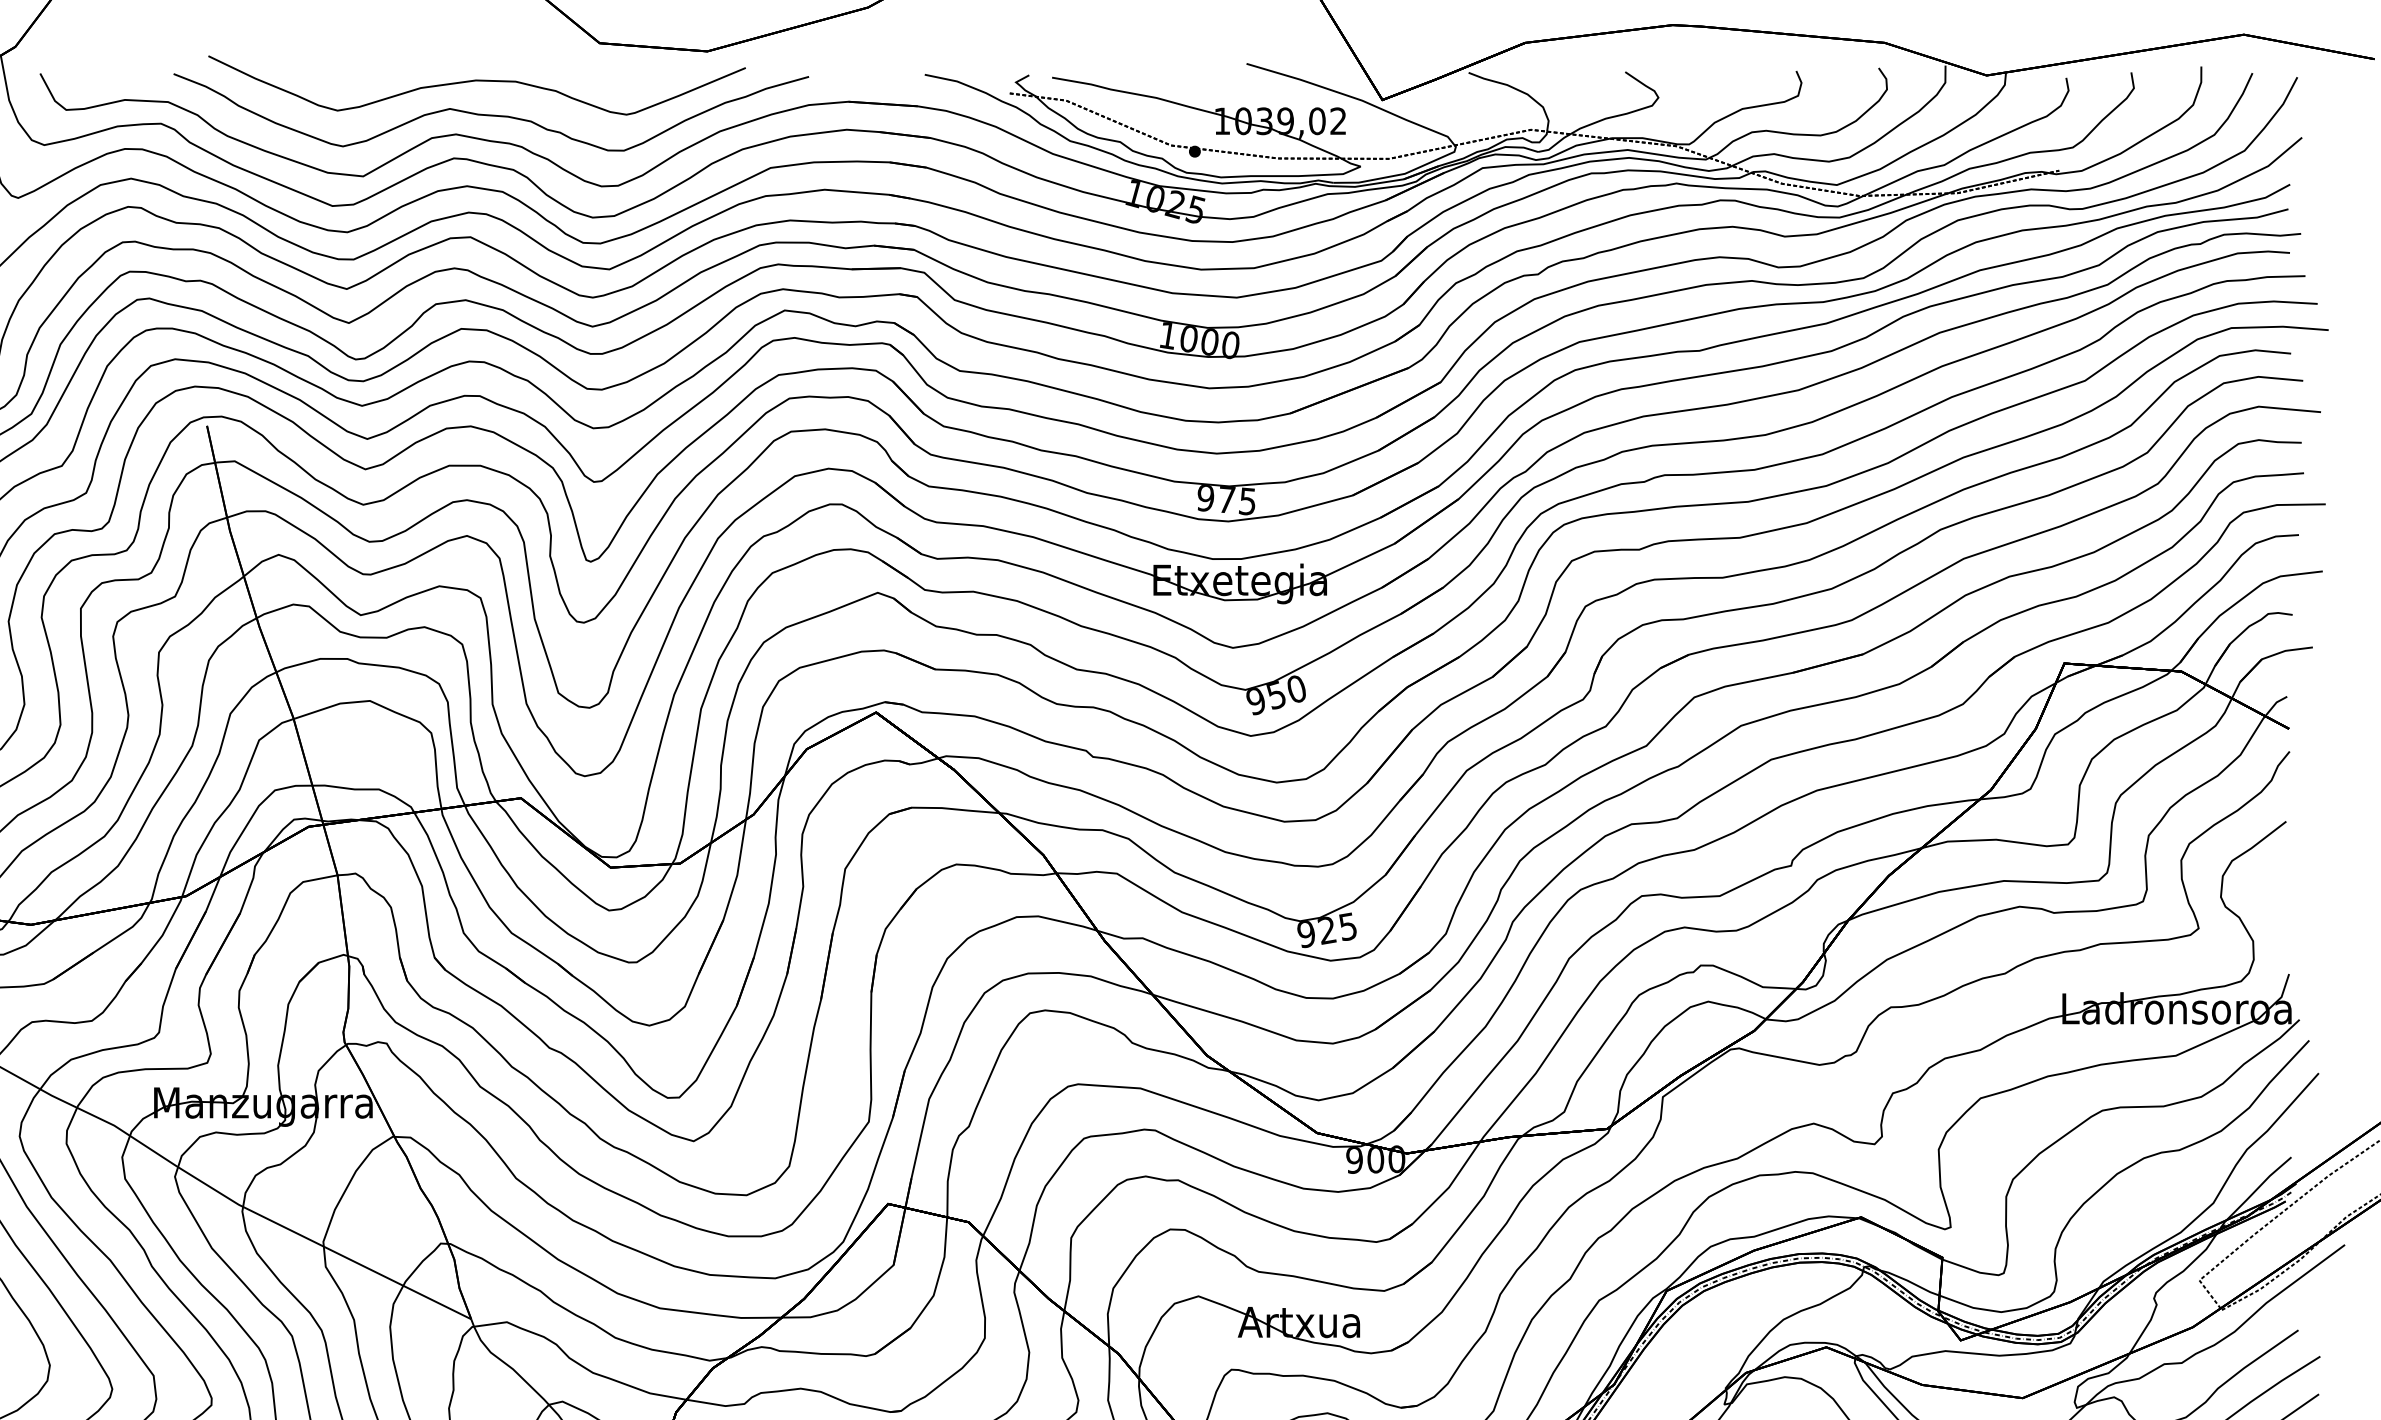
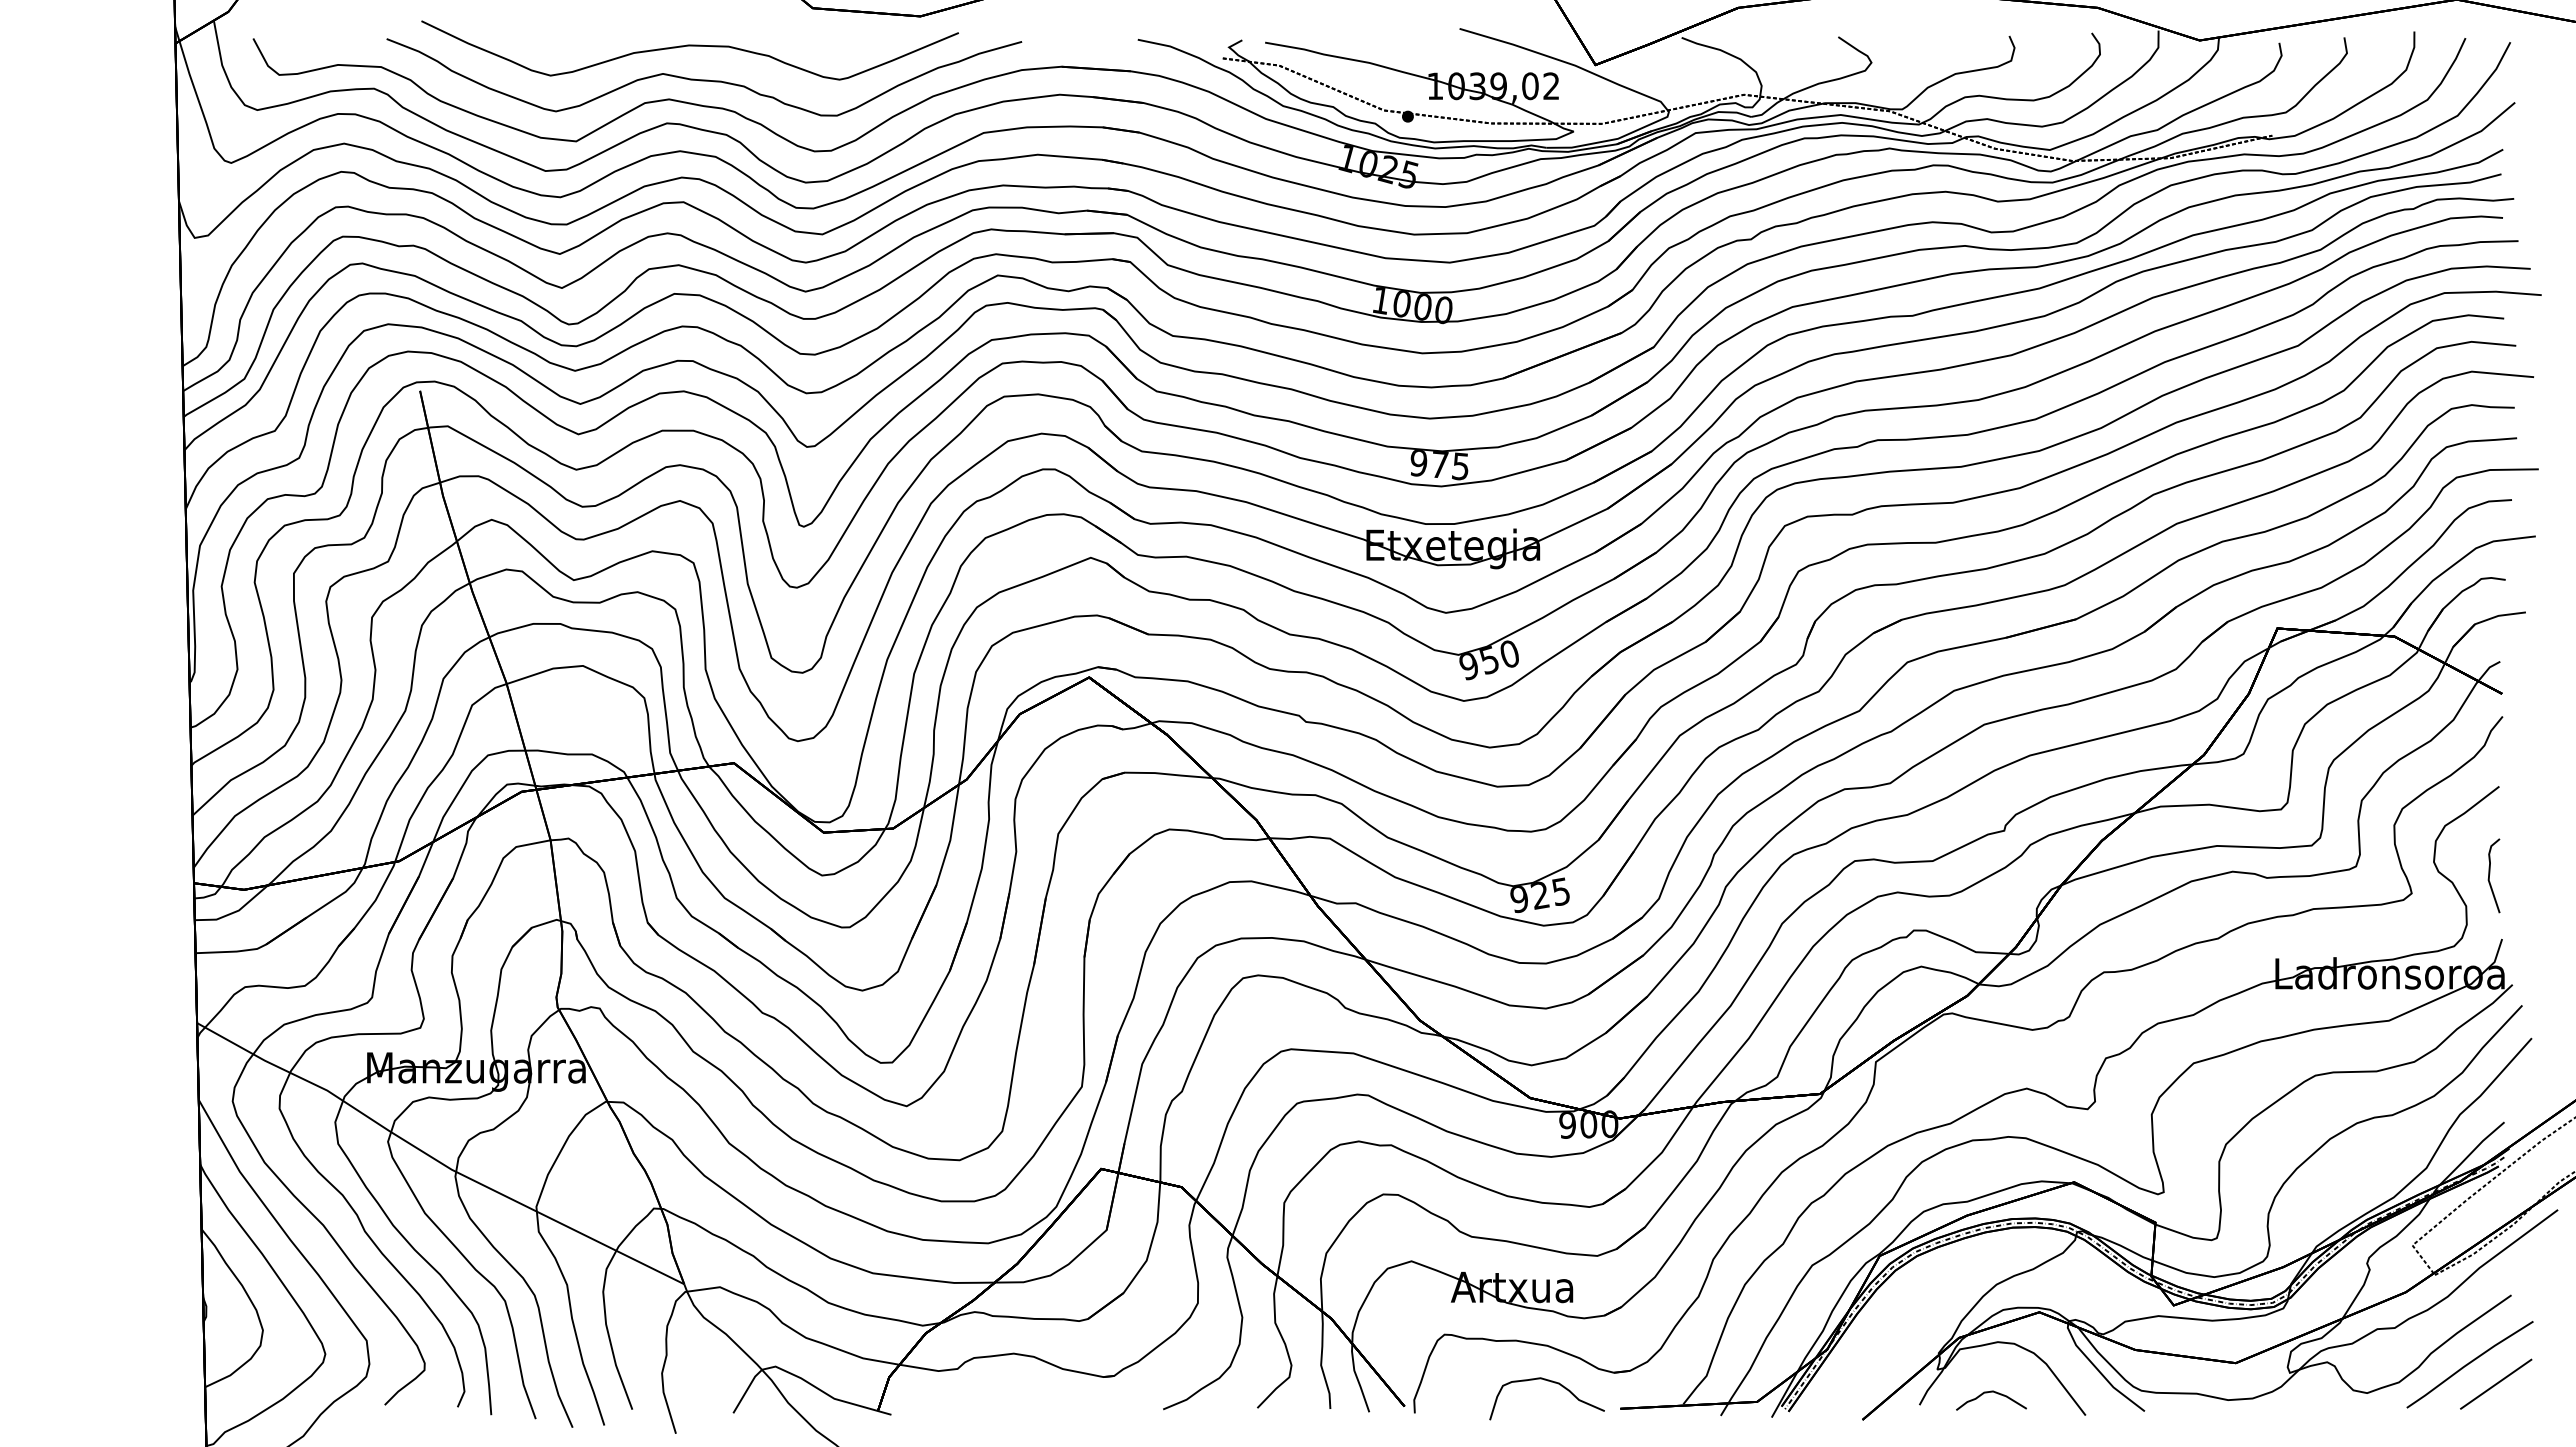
curve: (2277, 909) -> (2490, 874), added

